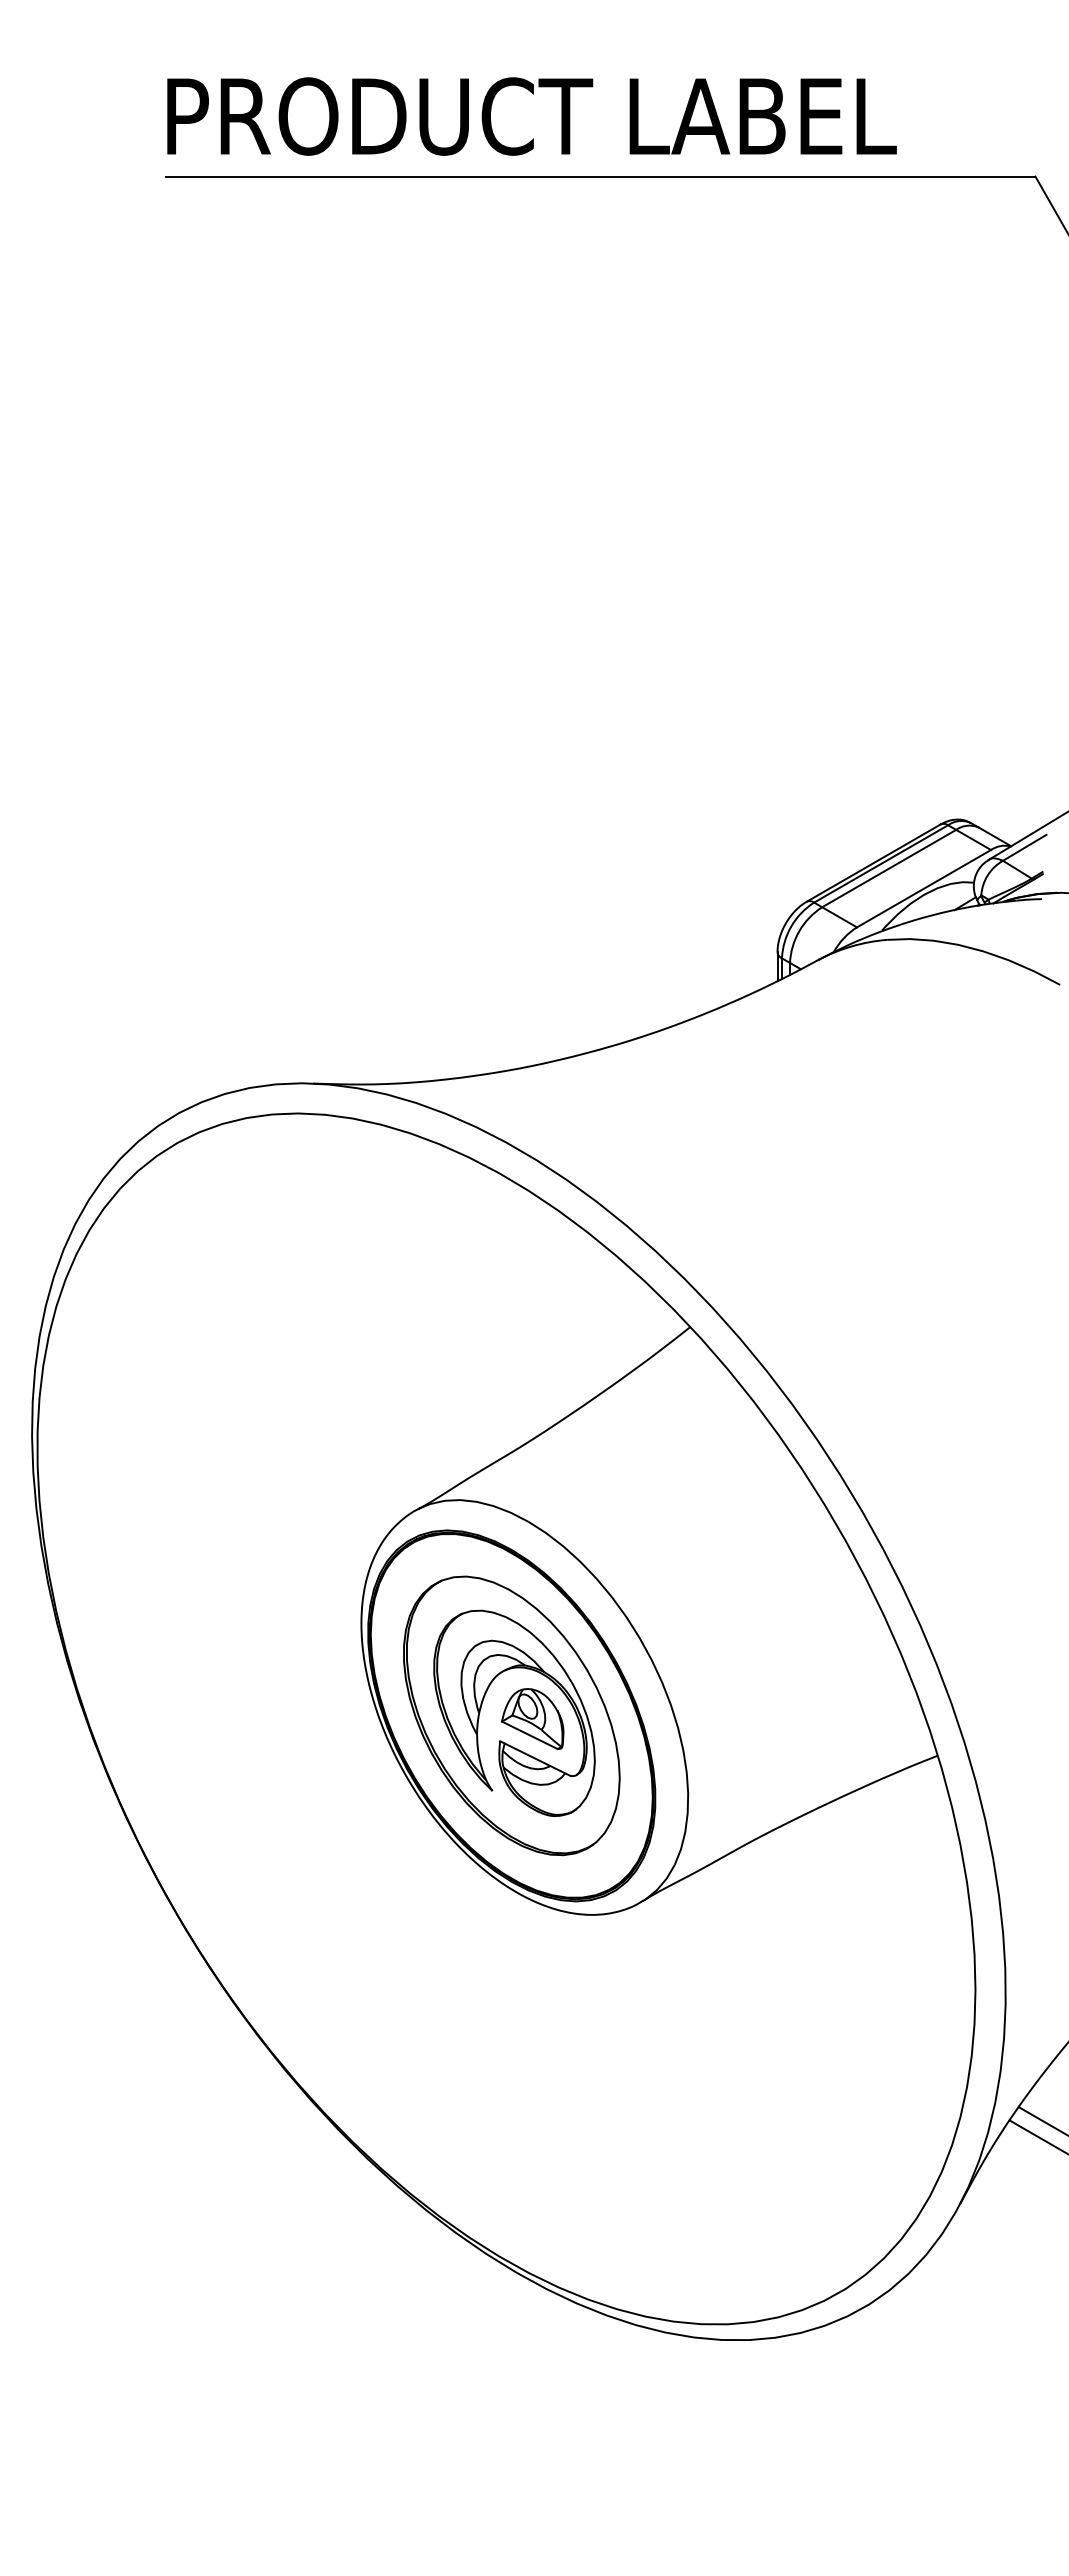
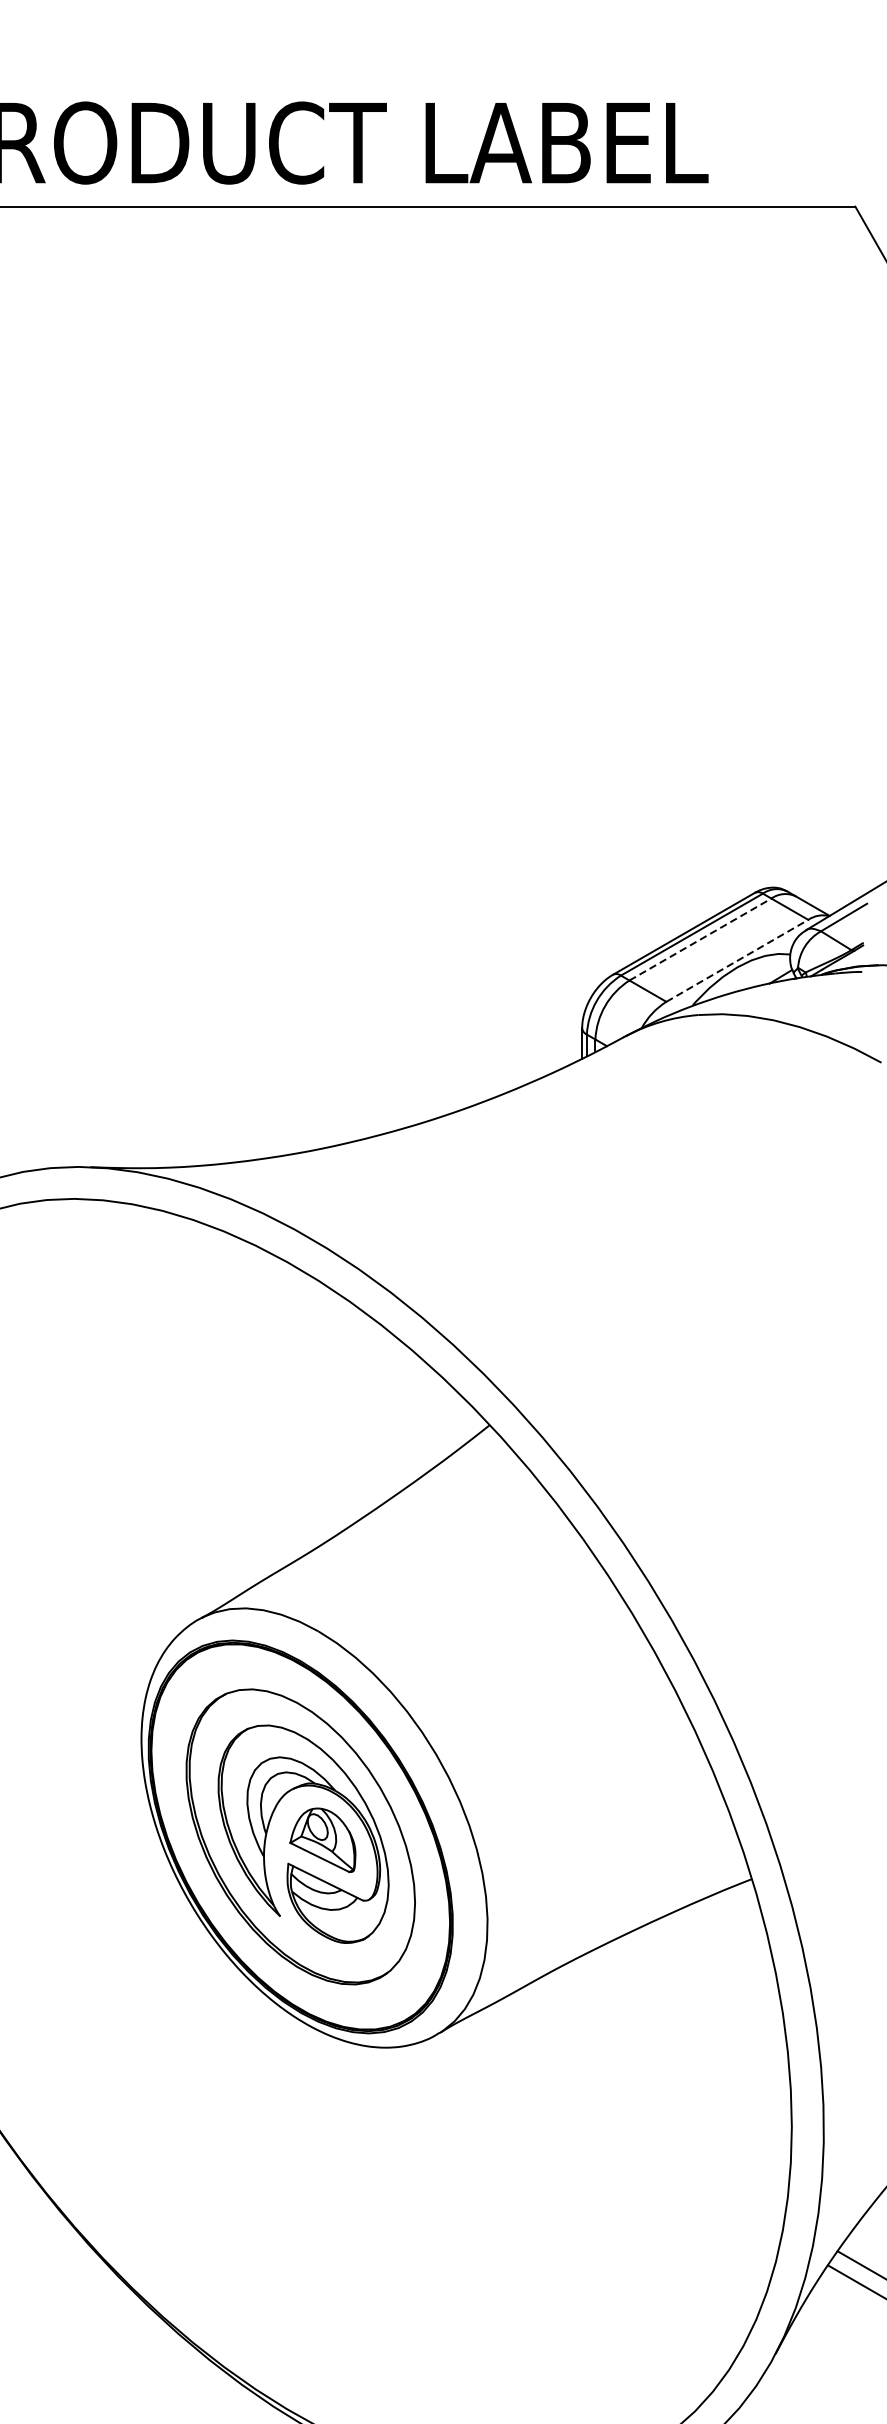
line: (889, 868) -> (700, 939), solid -> dashed
line: (924, 888) -> (737, 960), solid -> dashed

